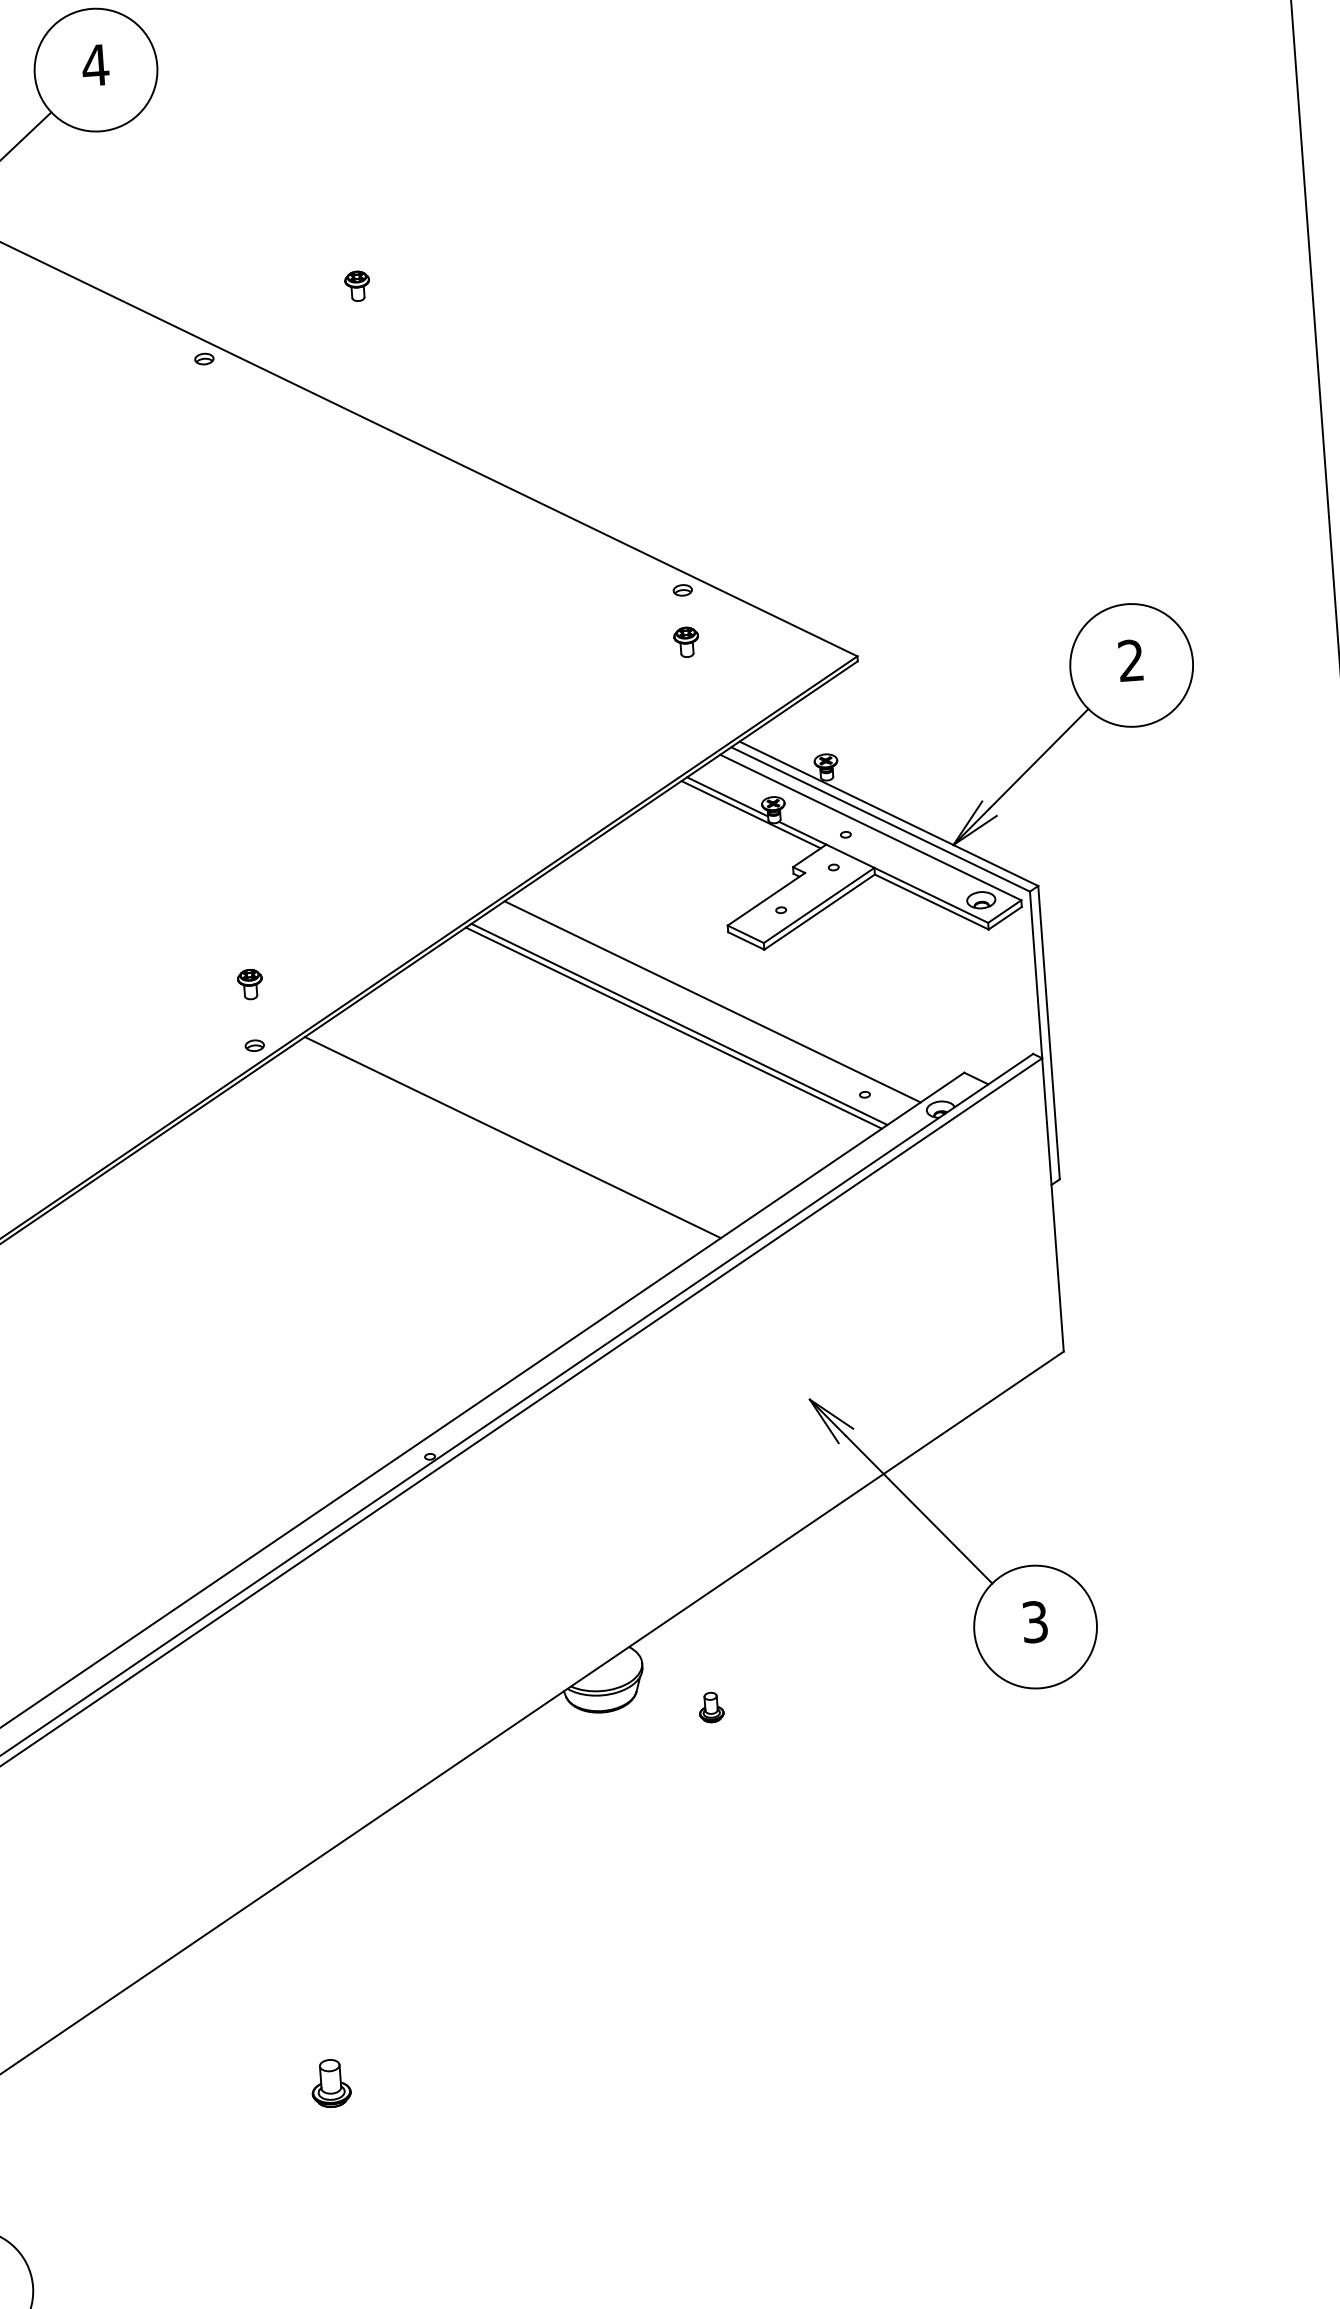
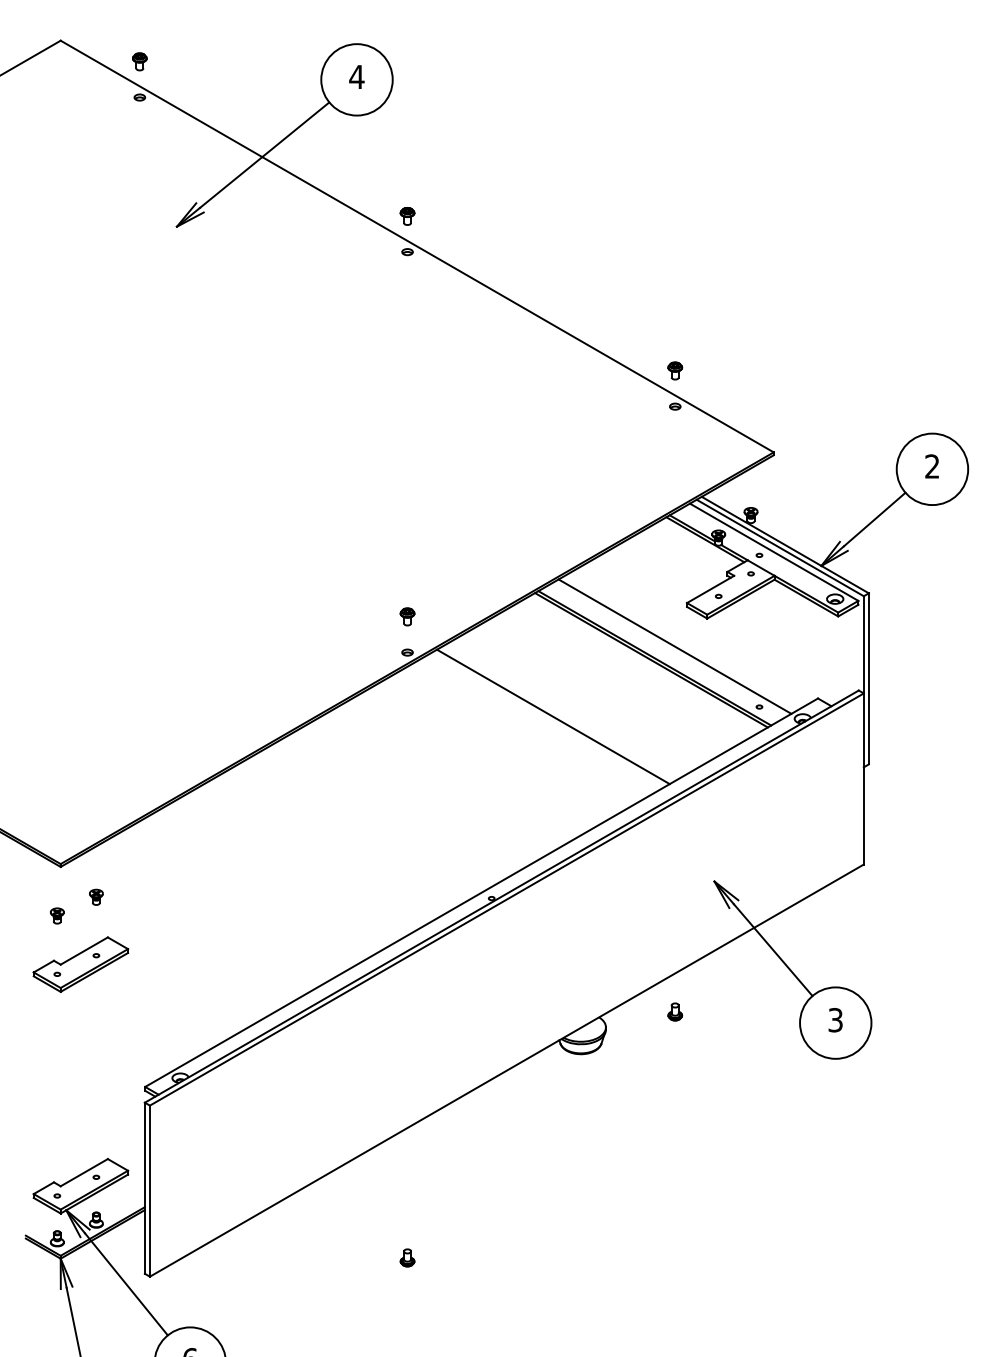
part: (357, 286) -> (407, 216), moved
part: (686, 641) -> (675, 370), moved
part: (711, 1706) -> (675, 1011), moved
part: (330, 2082) -> (407, 1257), size x0.62

